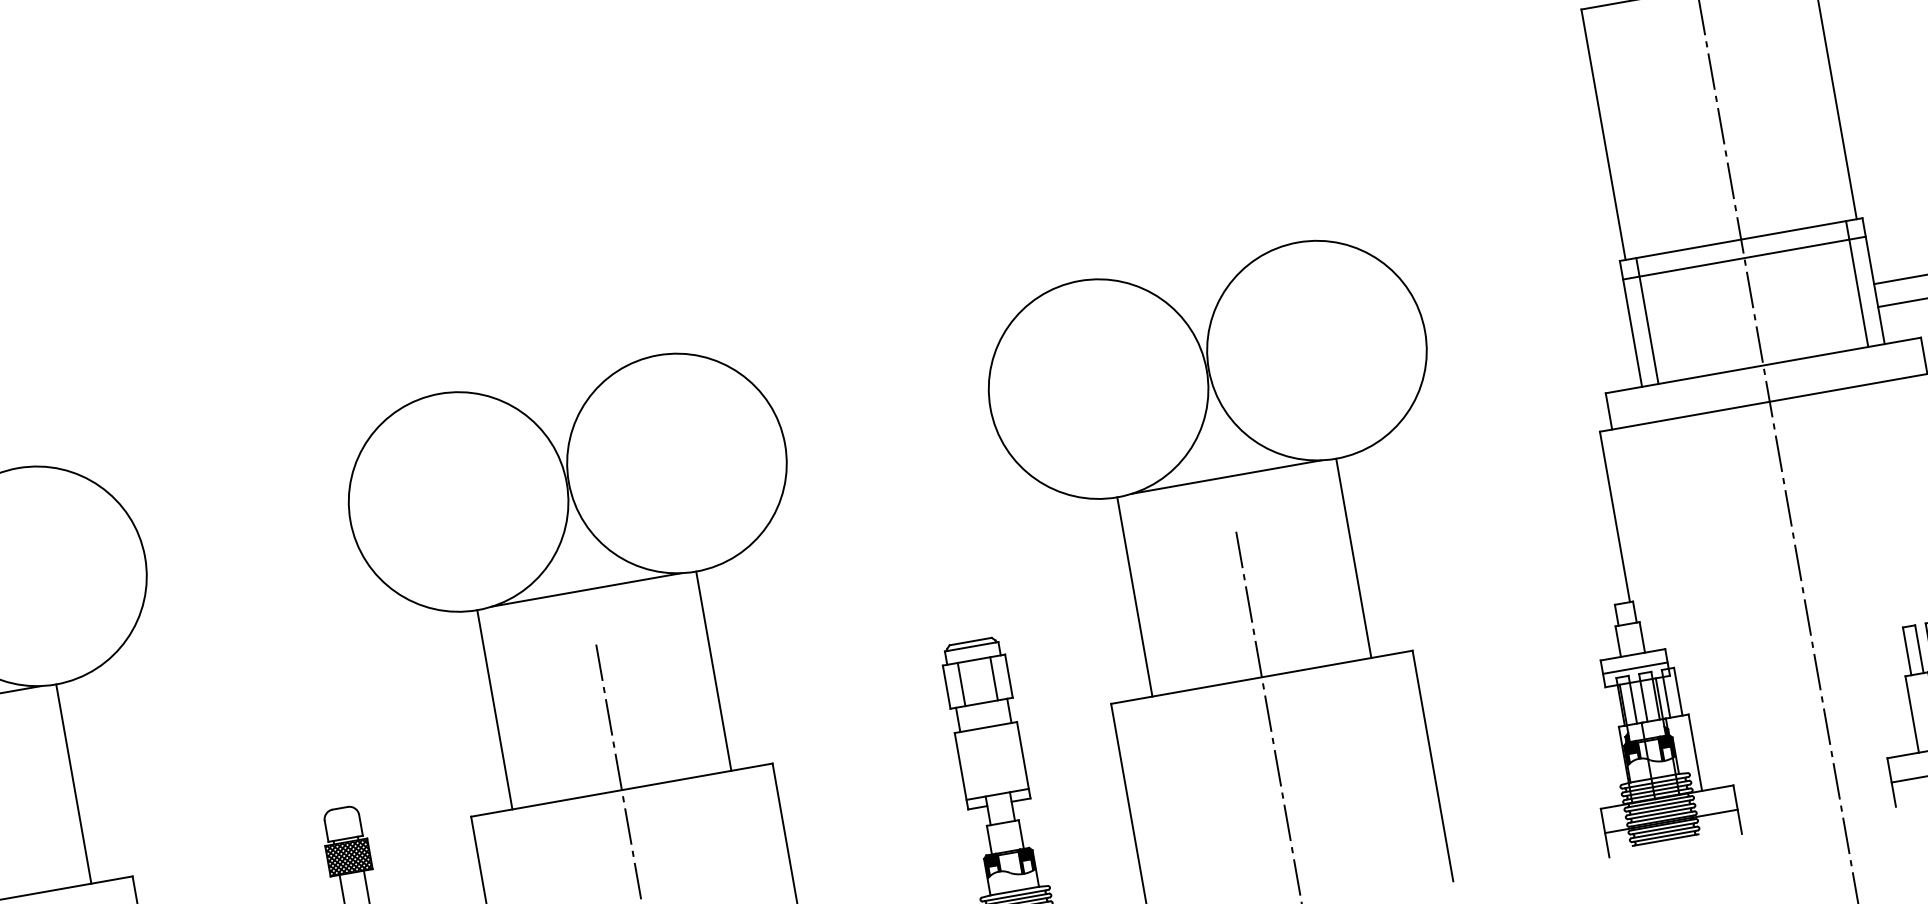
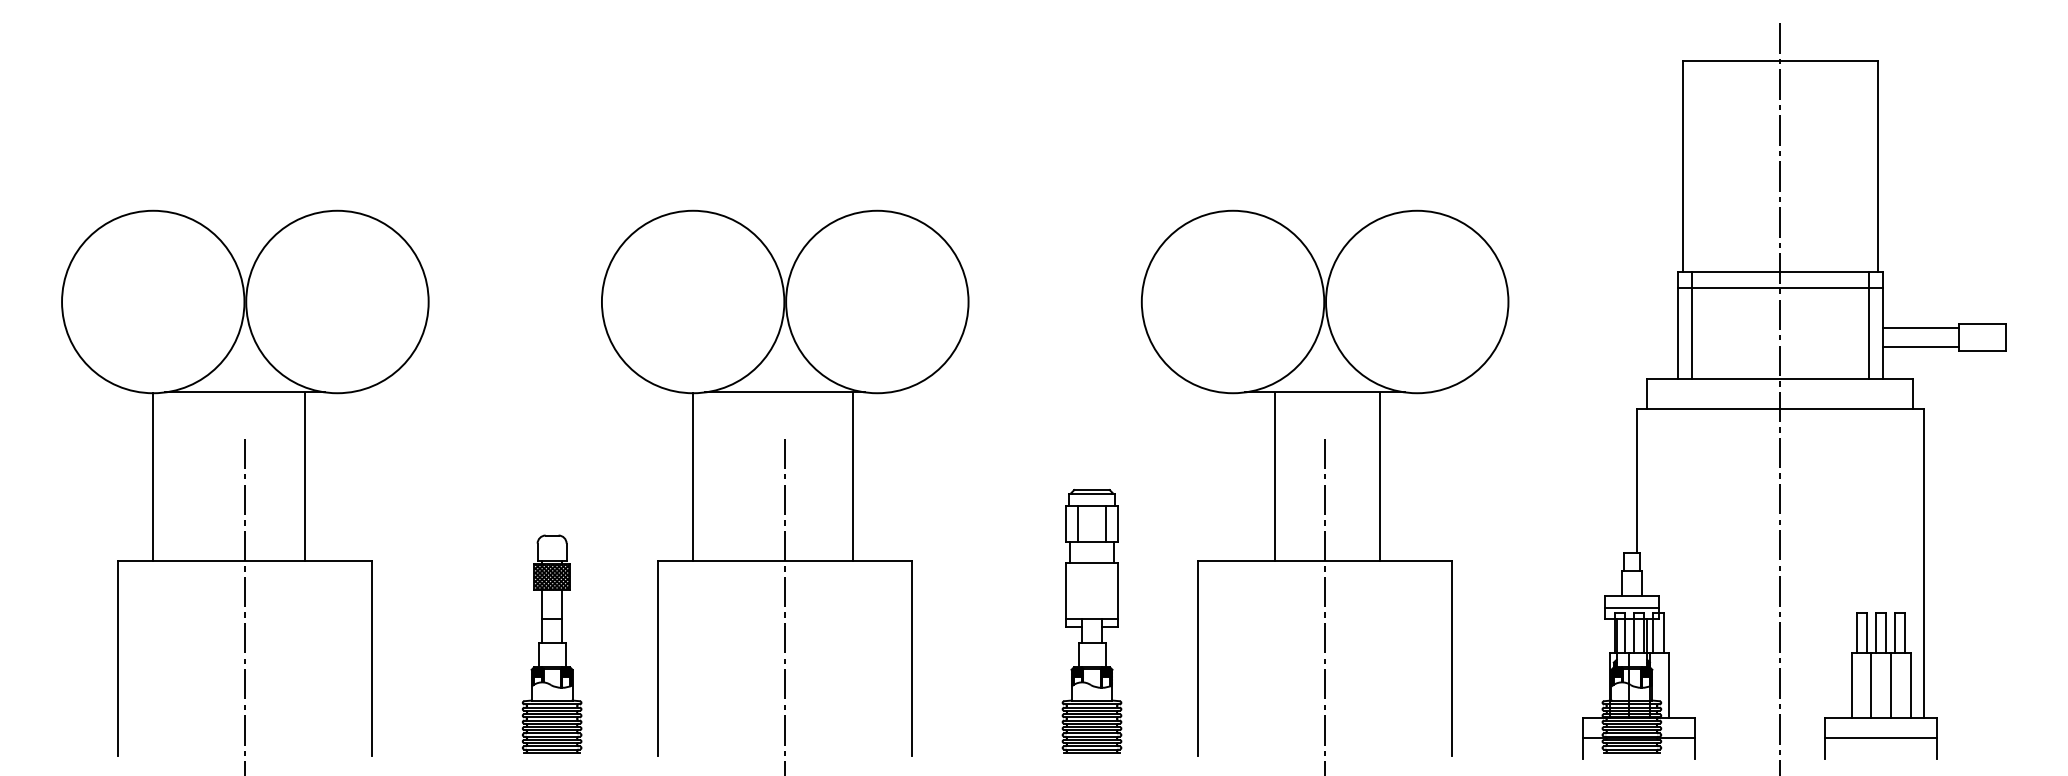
line: (1353, 558) -> (1380, 477), moved
line: (1134, 597) -> (1274, 477), moved
line: (713, 671) -> (852, 477), moved
line: (73, 784) -> (304, 477), moved

